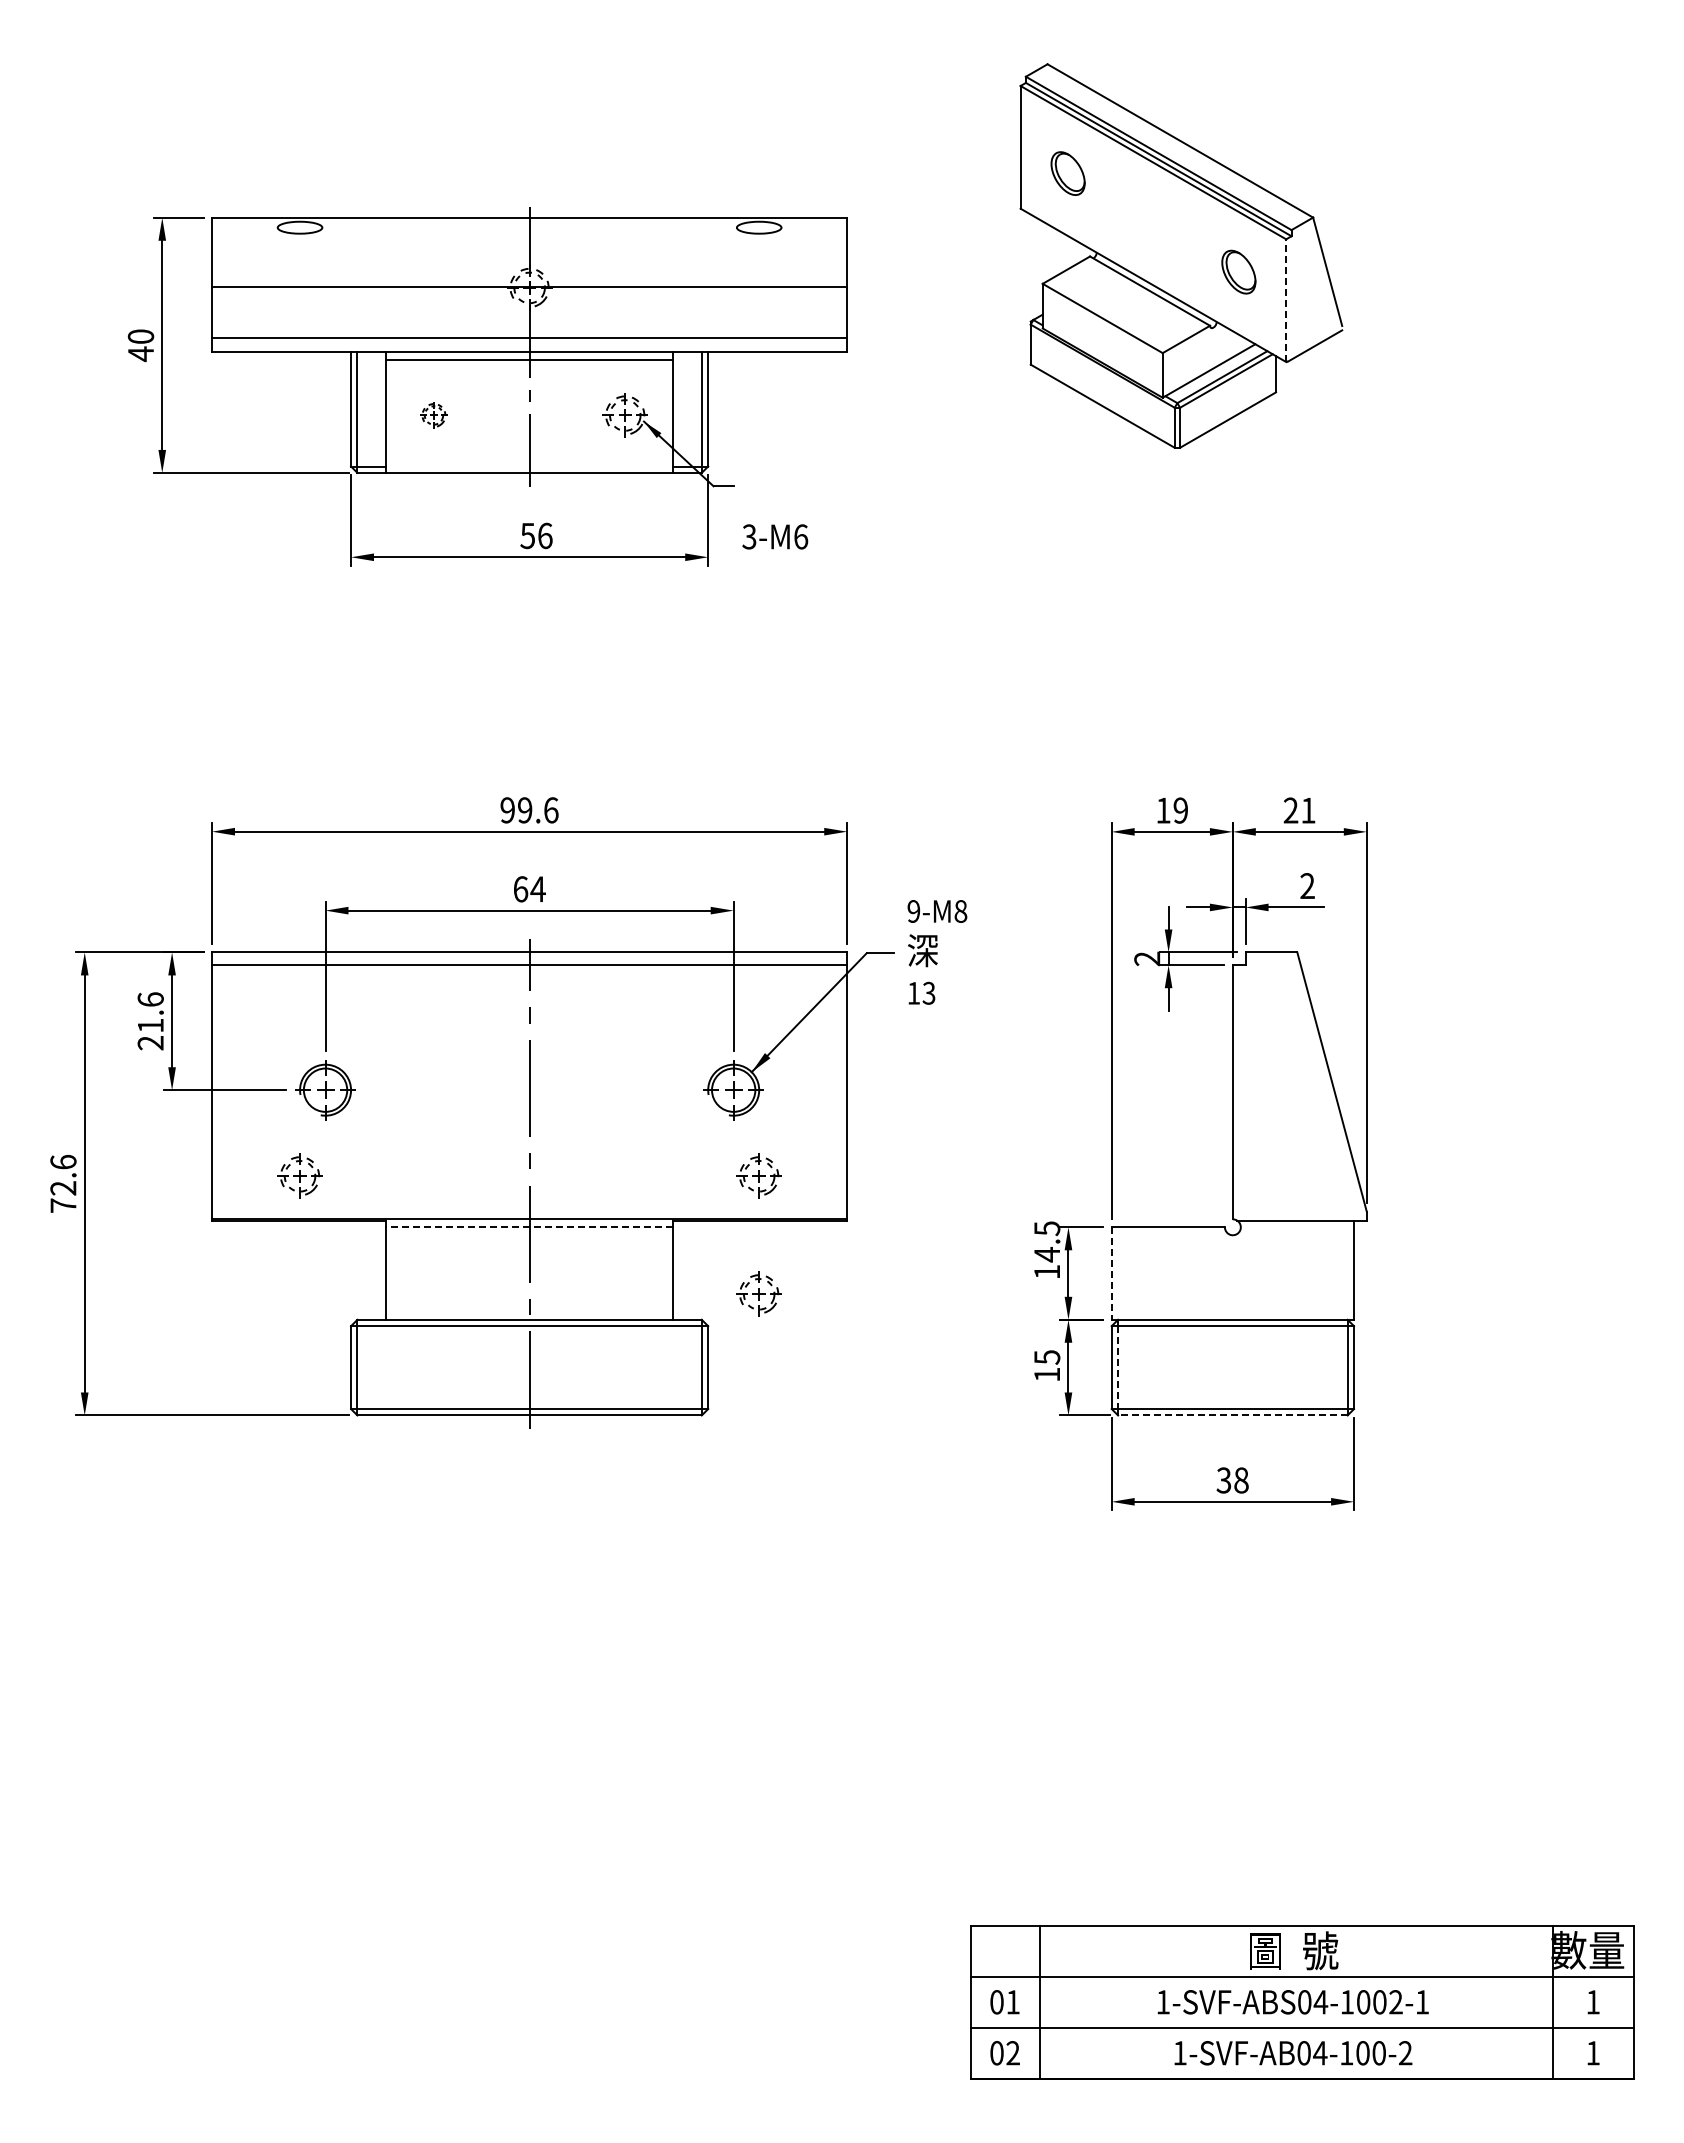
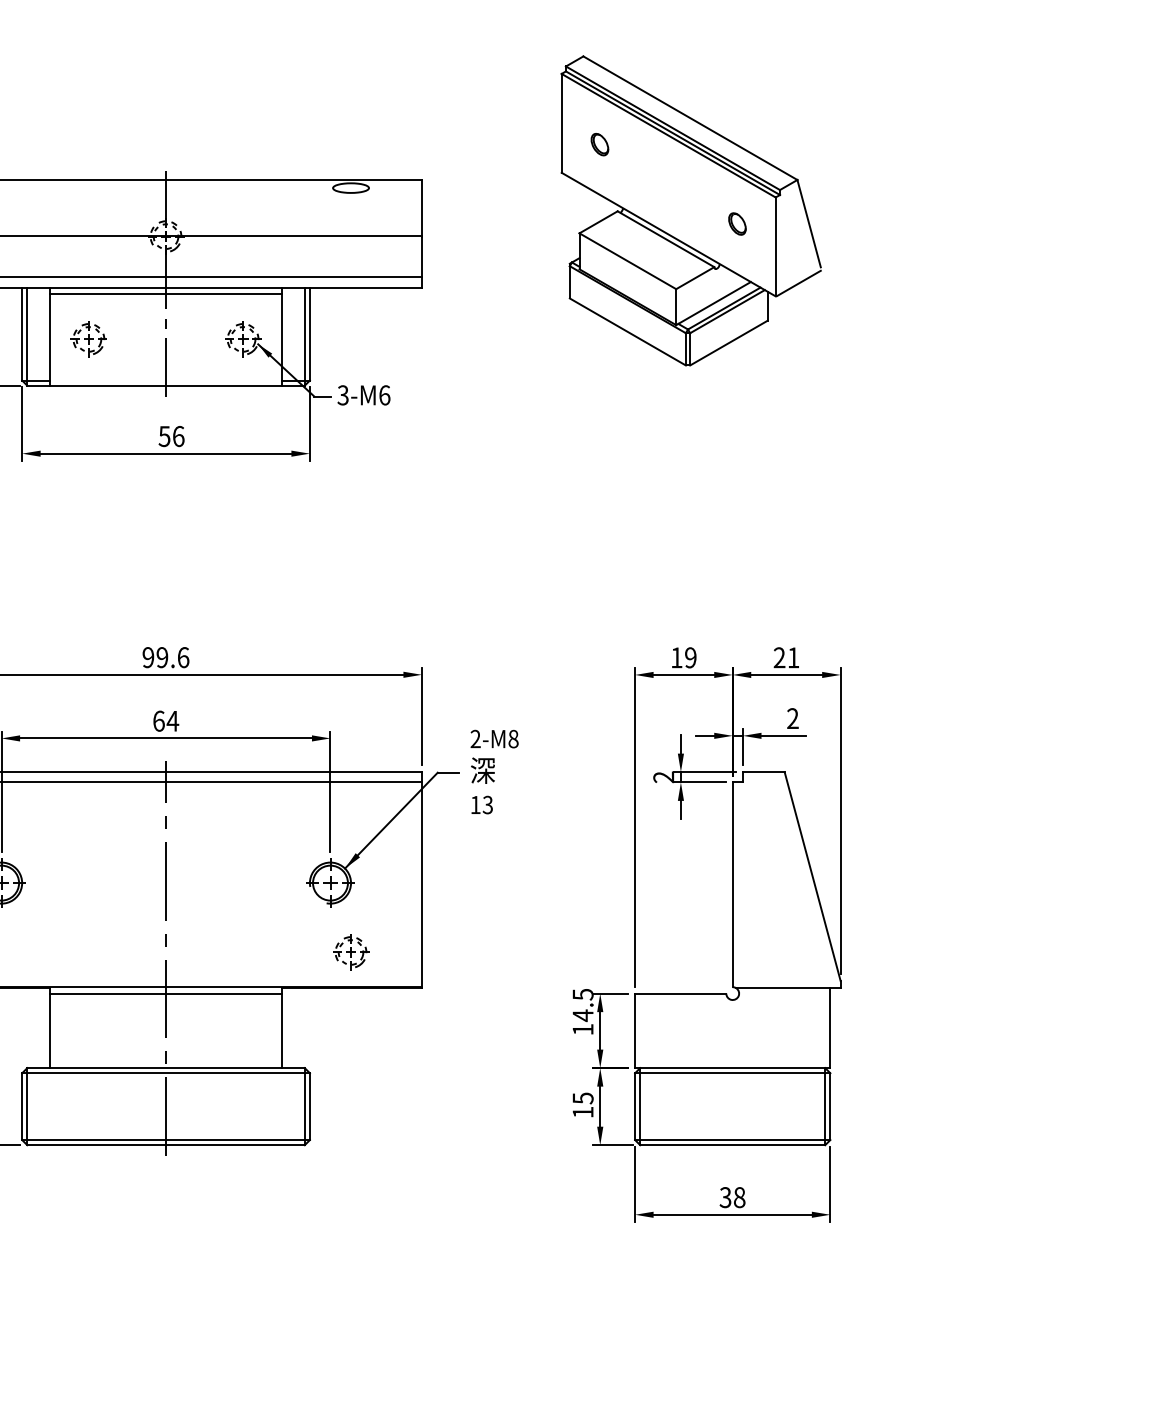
part: (1067, 173) -> (599, 144), size x0.62
part: (1238, 272) -> (737, 224), size x0.62
line: (1286, 300) -> (775, 246), dashed -> solid
part: (433, 415) -> (88, 339), size x1.67
text: (775, 536) -> (364, 395), moved
text: (913, 911) -> (475, 739), 9-M8 -> 2-M8
line: (529, 1227) -> (165, 993), dashed -> solid
line: (1111, 1274) -> (634, 1031), dashed -> solid
part: (758, 1293) -> (350, 1046), removed
line: (1118, 1368) -> (640, 1107), dashed -> solid
line: (1232, 1415) -> (732, 1145), dashed -> solid

